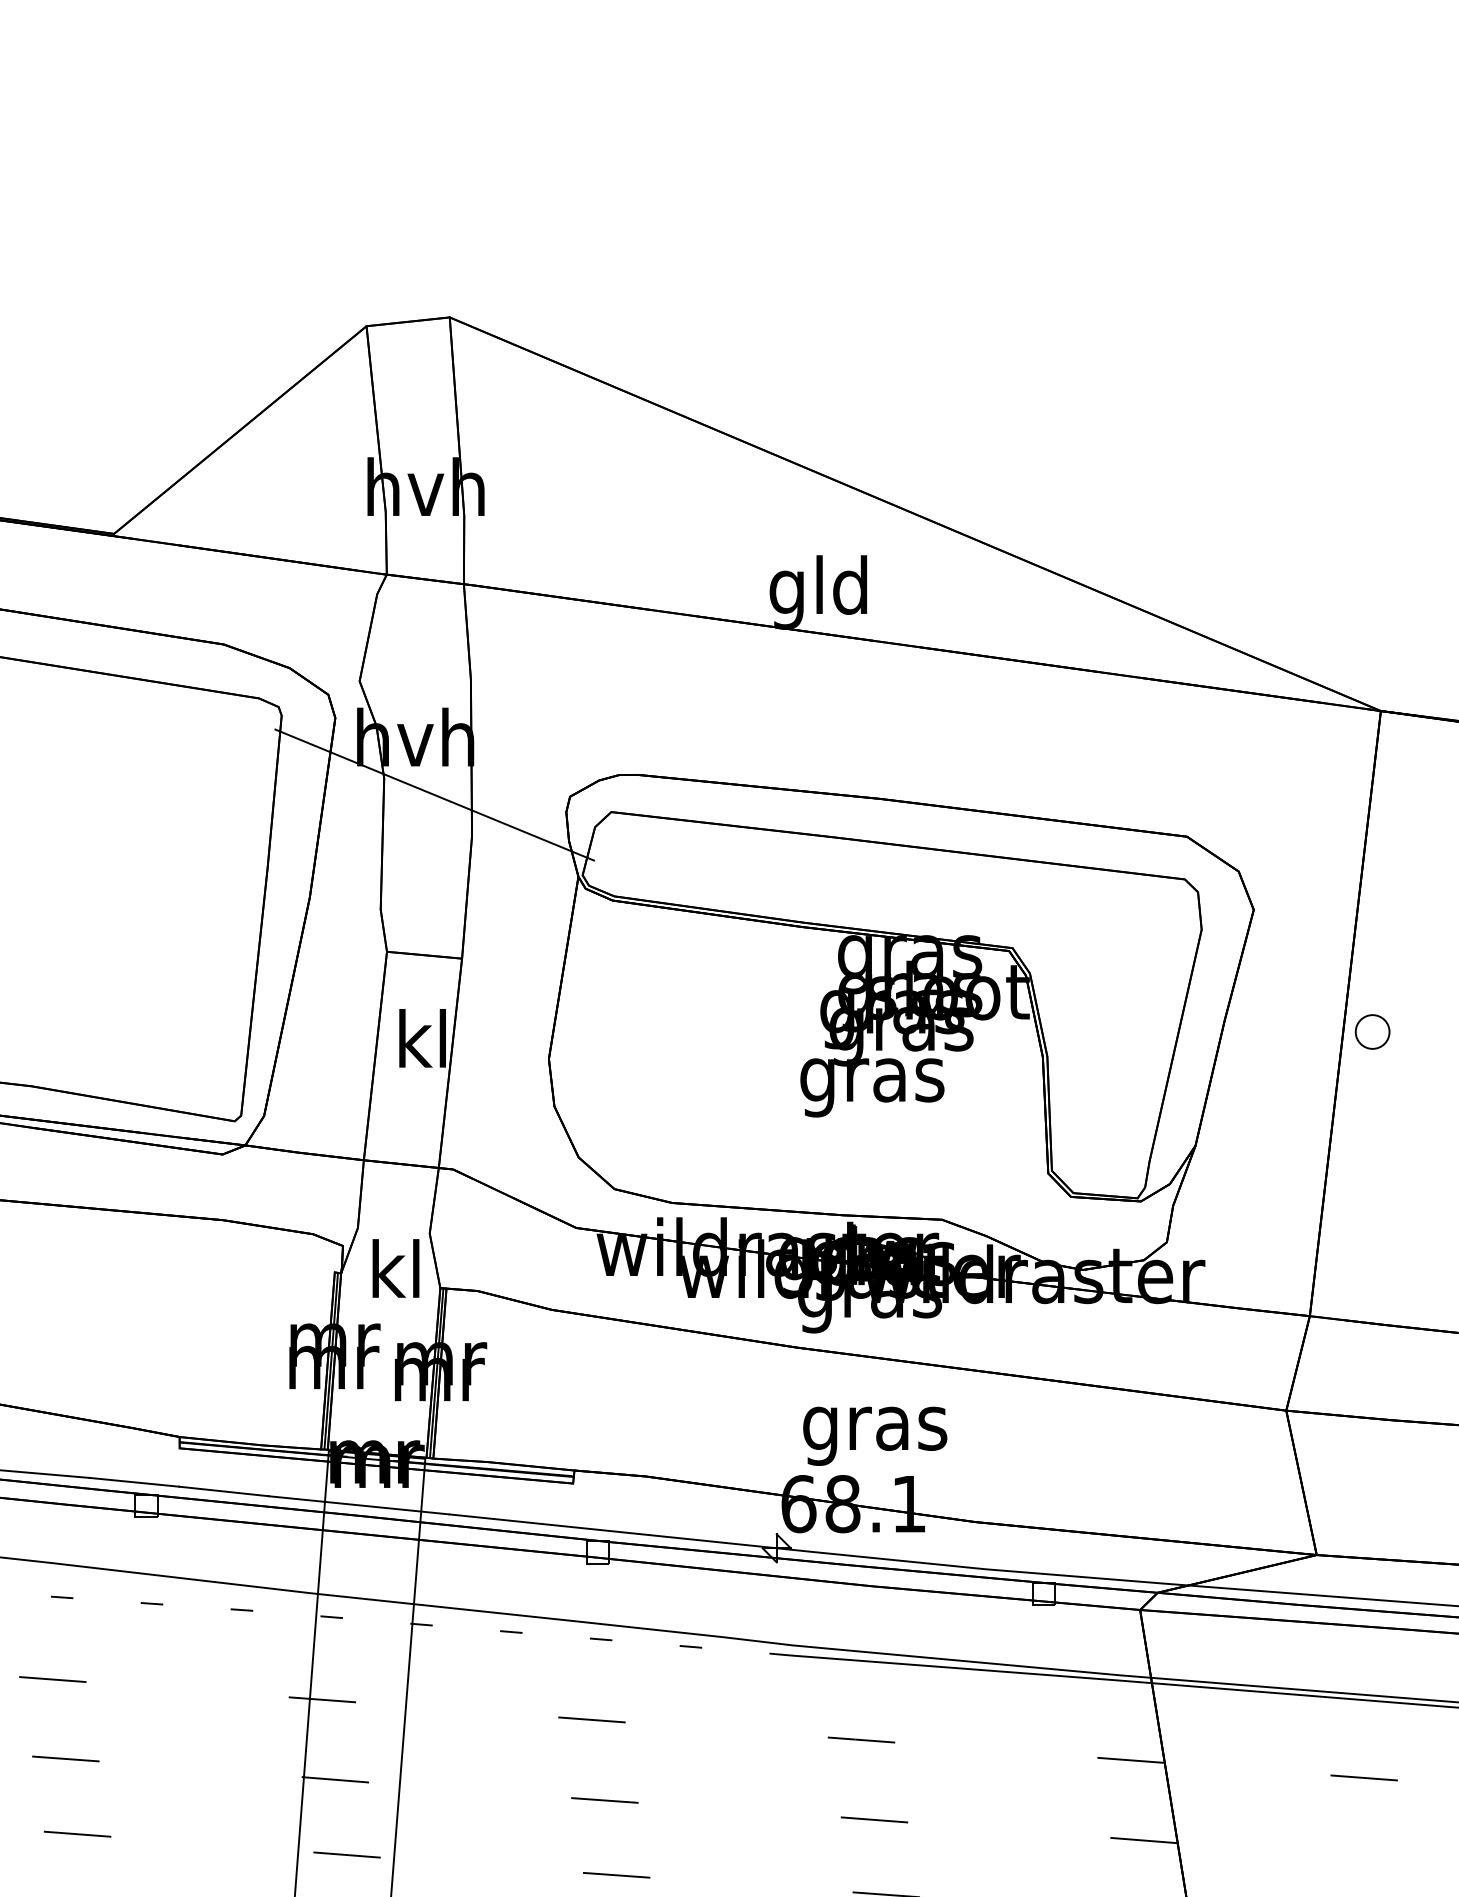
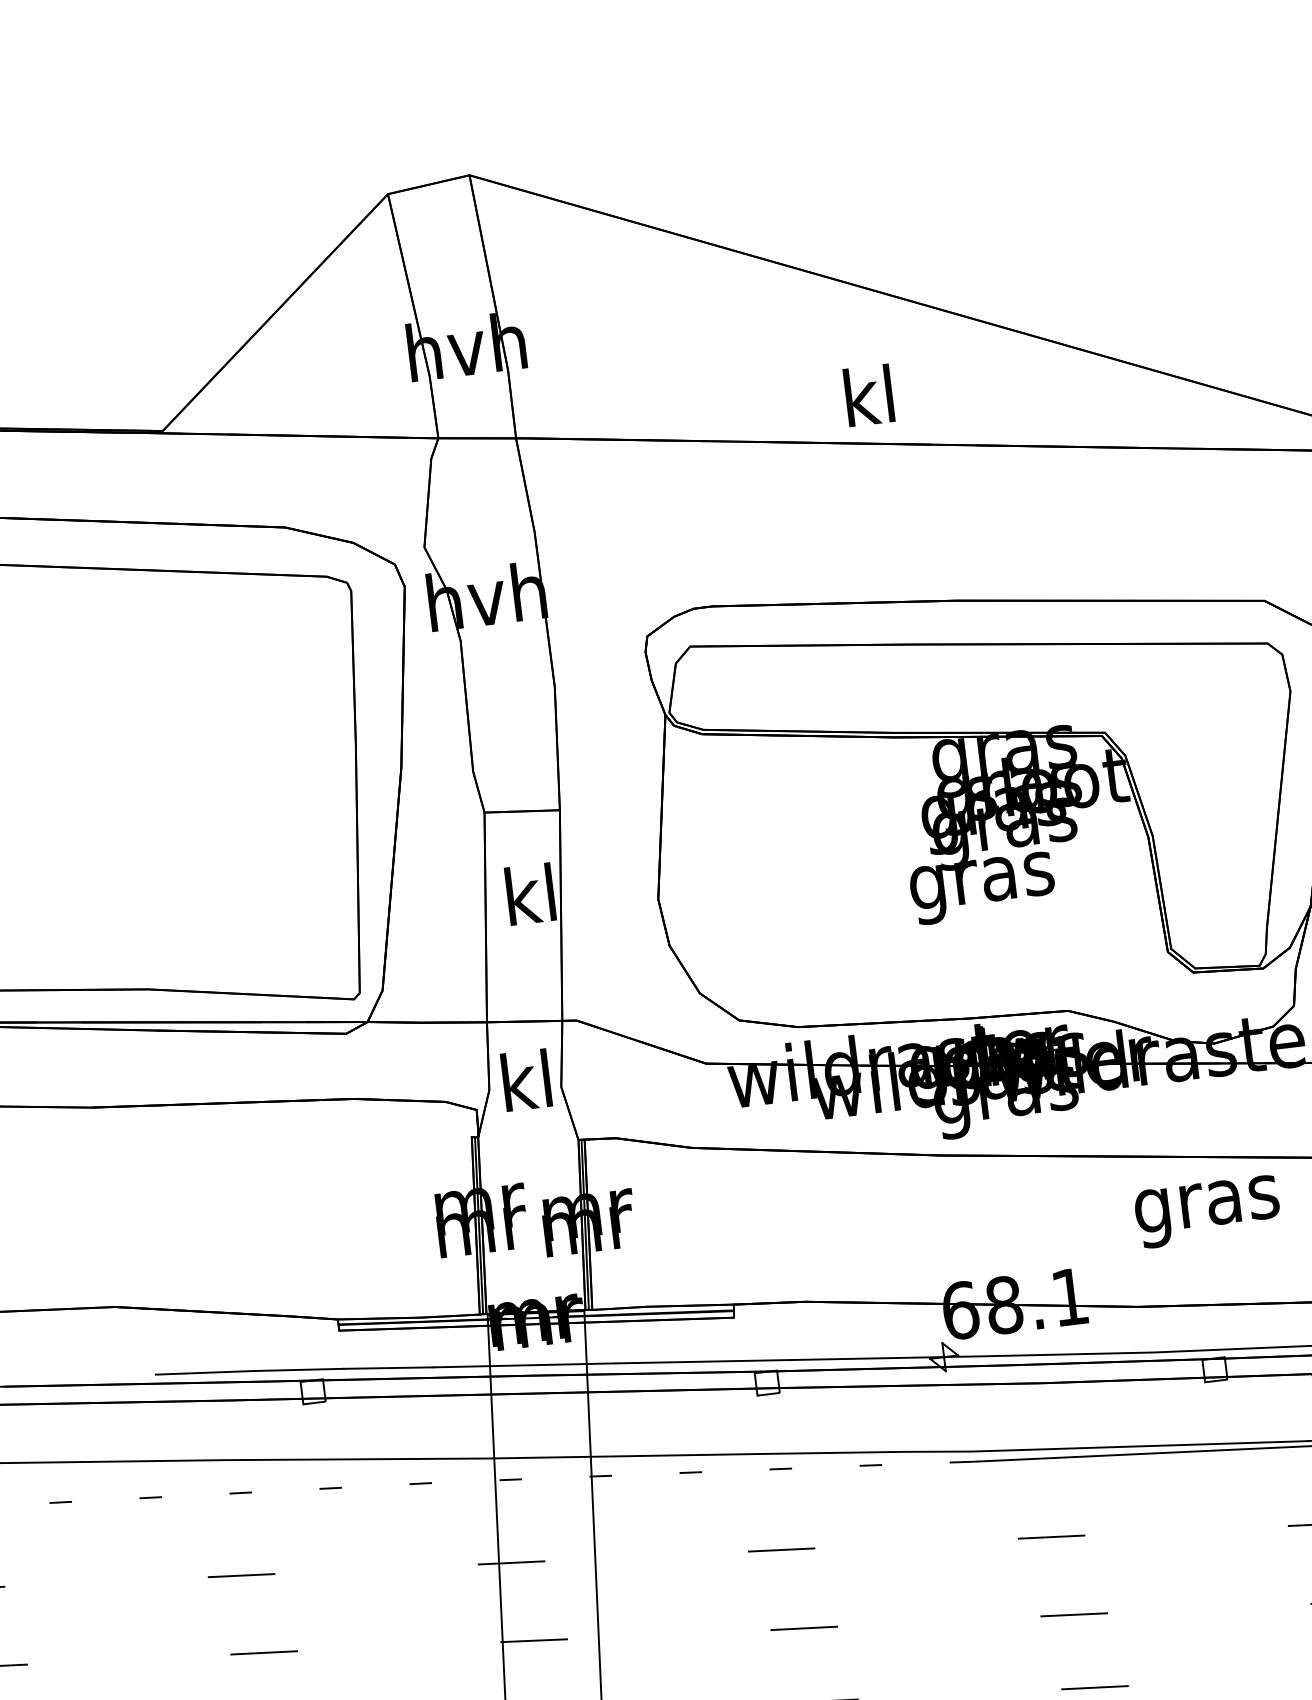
text: (818, 592) -> (869, 403), gld -> kl
line: (434, 794) -> (512, 650), removed
text: (395, 1268) -> (525, 1080), moved
text: (875, 1435) -> (1207, 1211), moved

